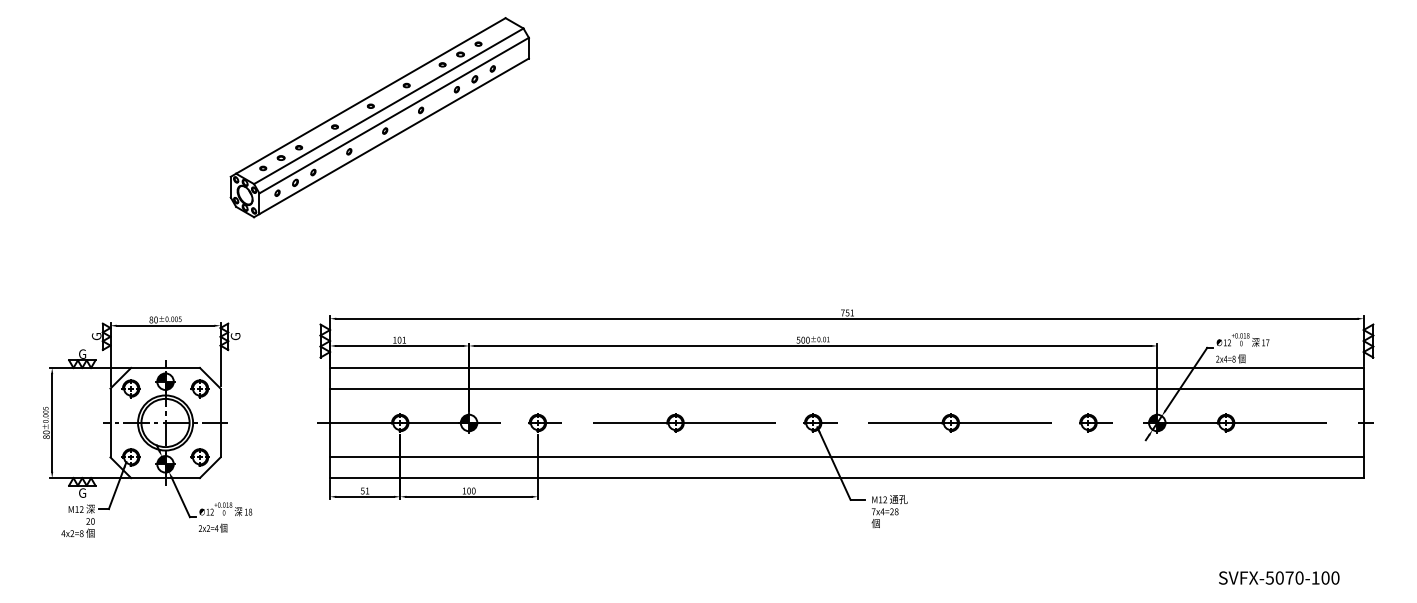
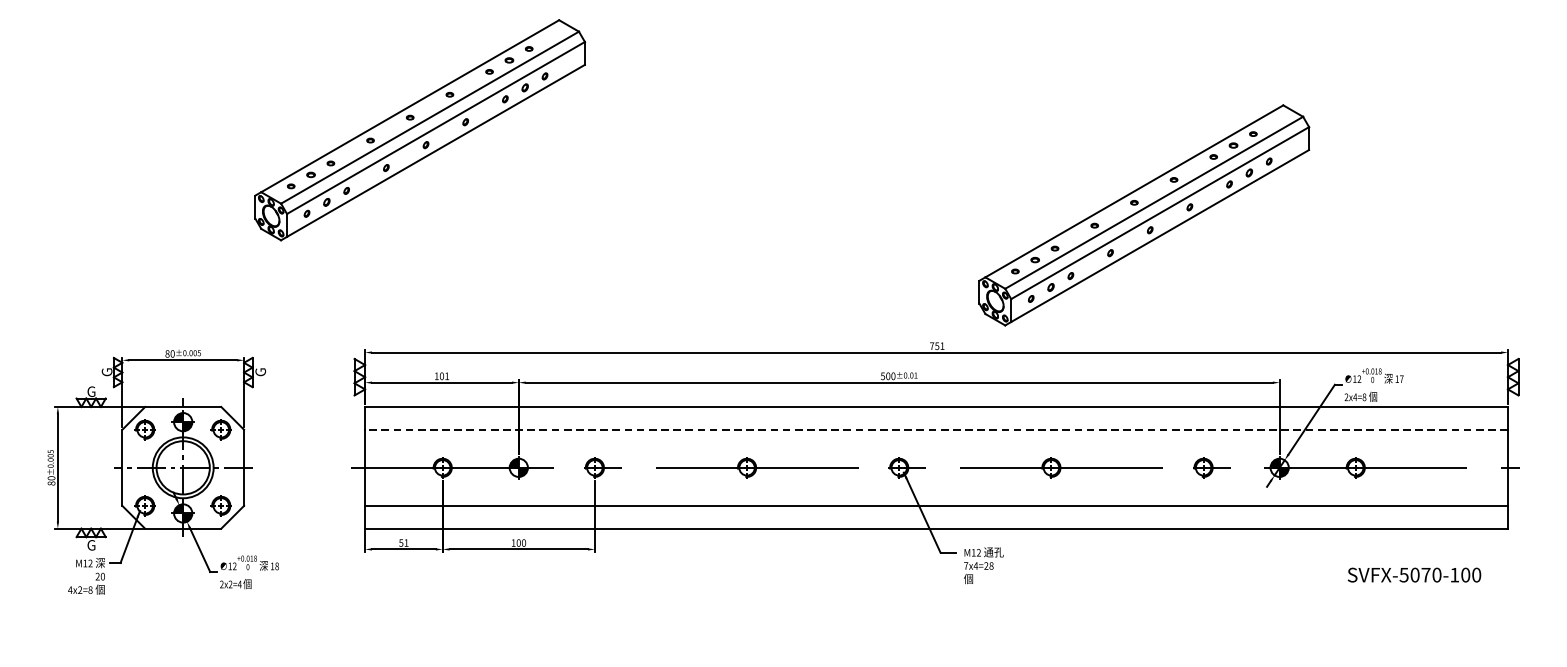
part: (1034, 194) -> (1143, 215), added
line: (846, 388) -> (936, 429), solid -> dashed
text: (1279, 577) -> (1414, 574), moved

